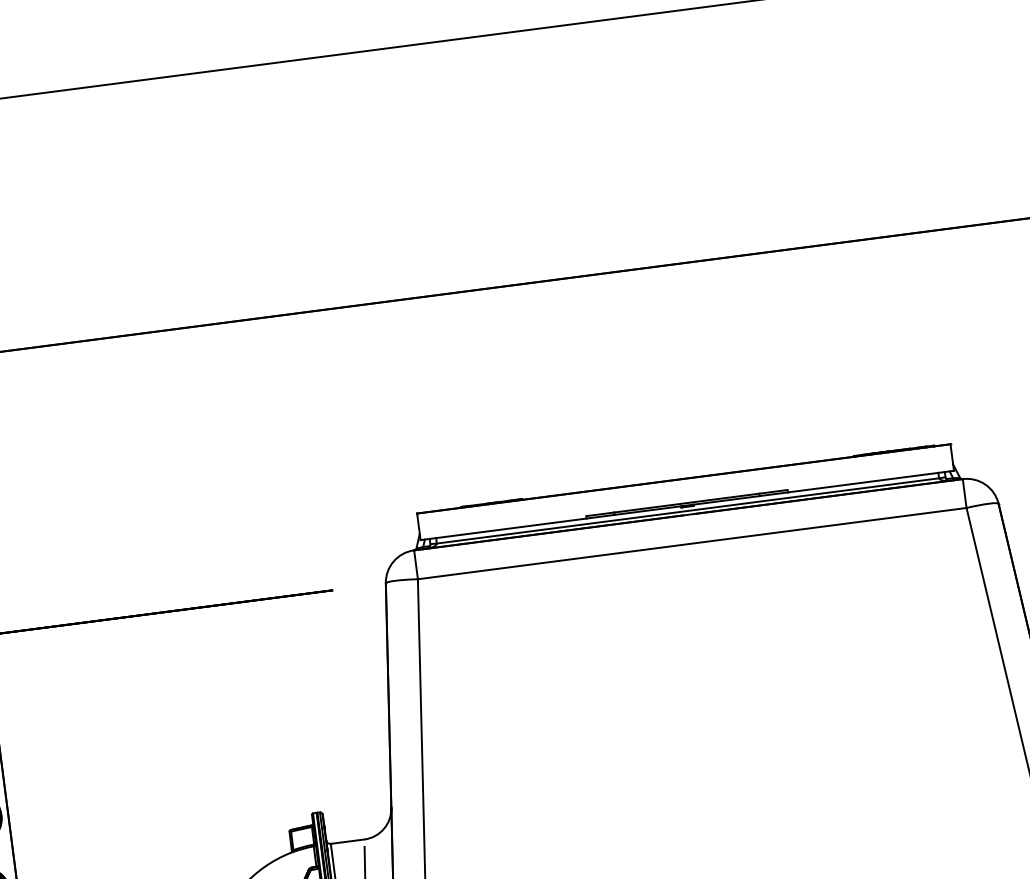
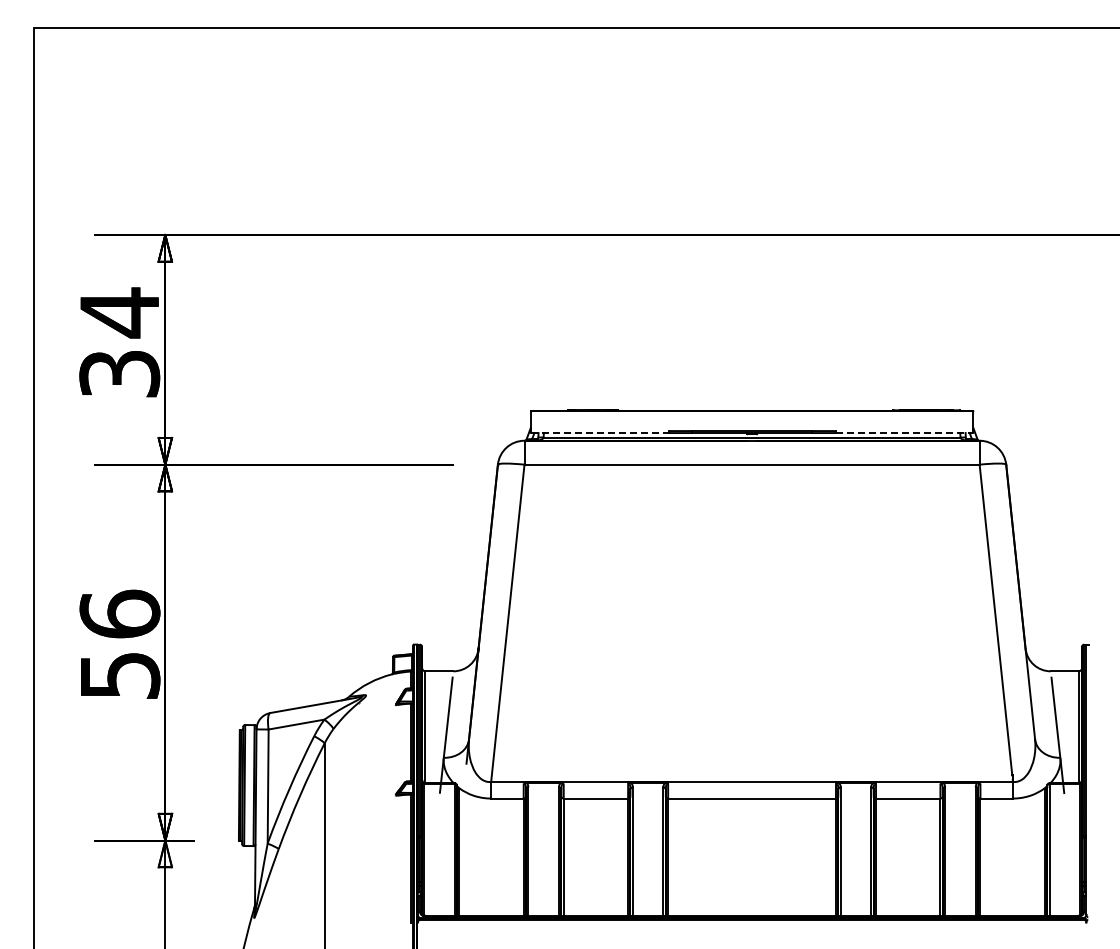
line: (871, 482) -> (904, 433), solid -> dashed
line: (503, 529) -> (599, 433), solid -> dashed

